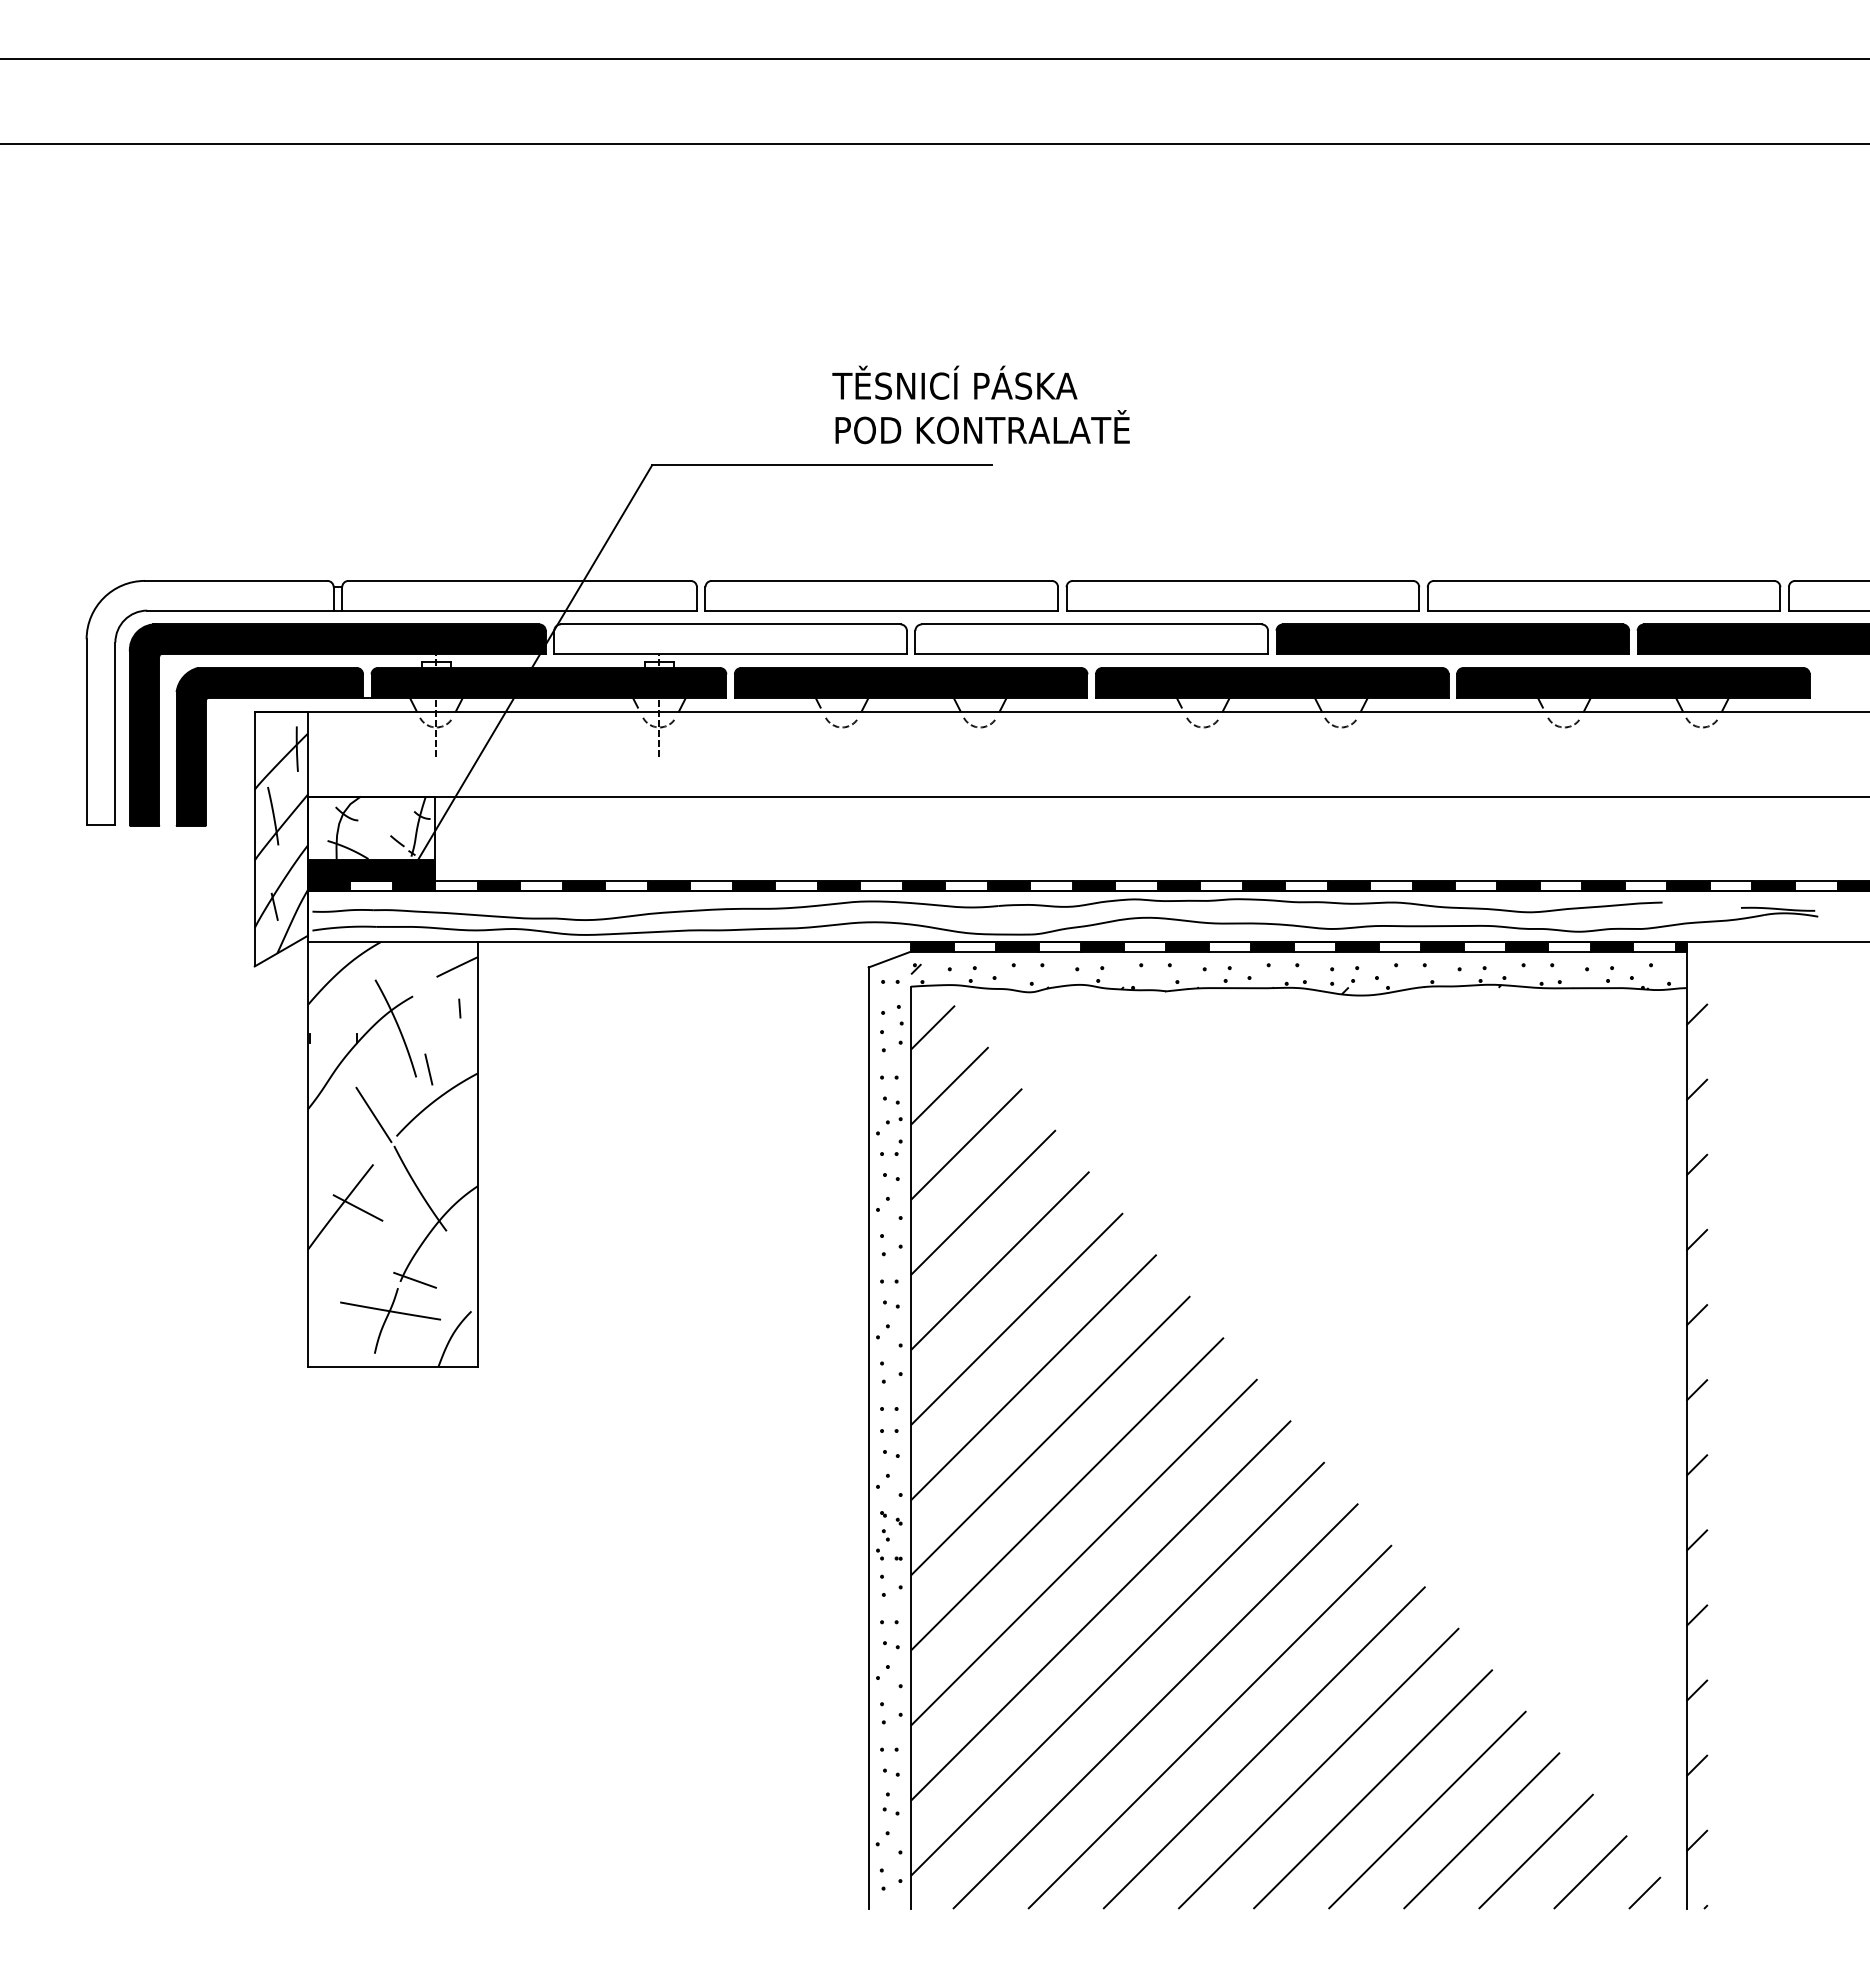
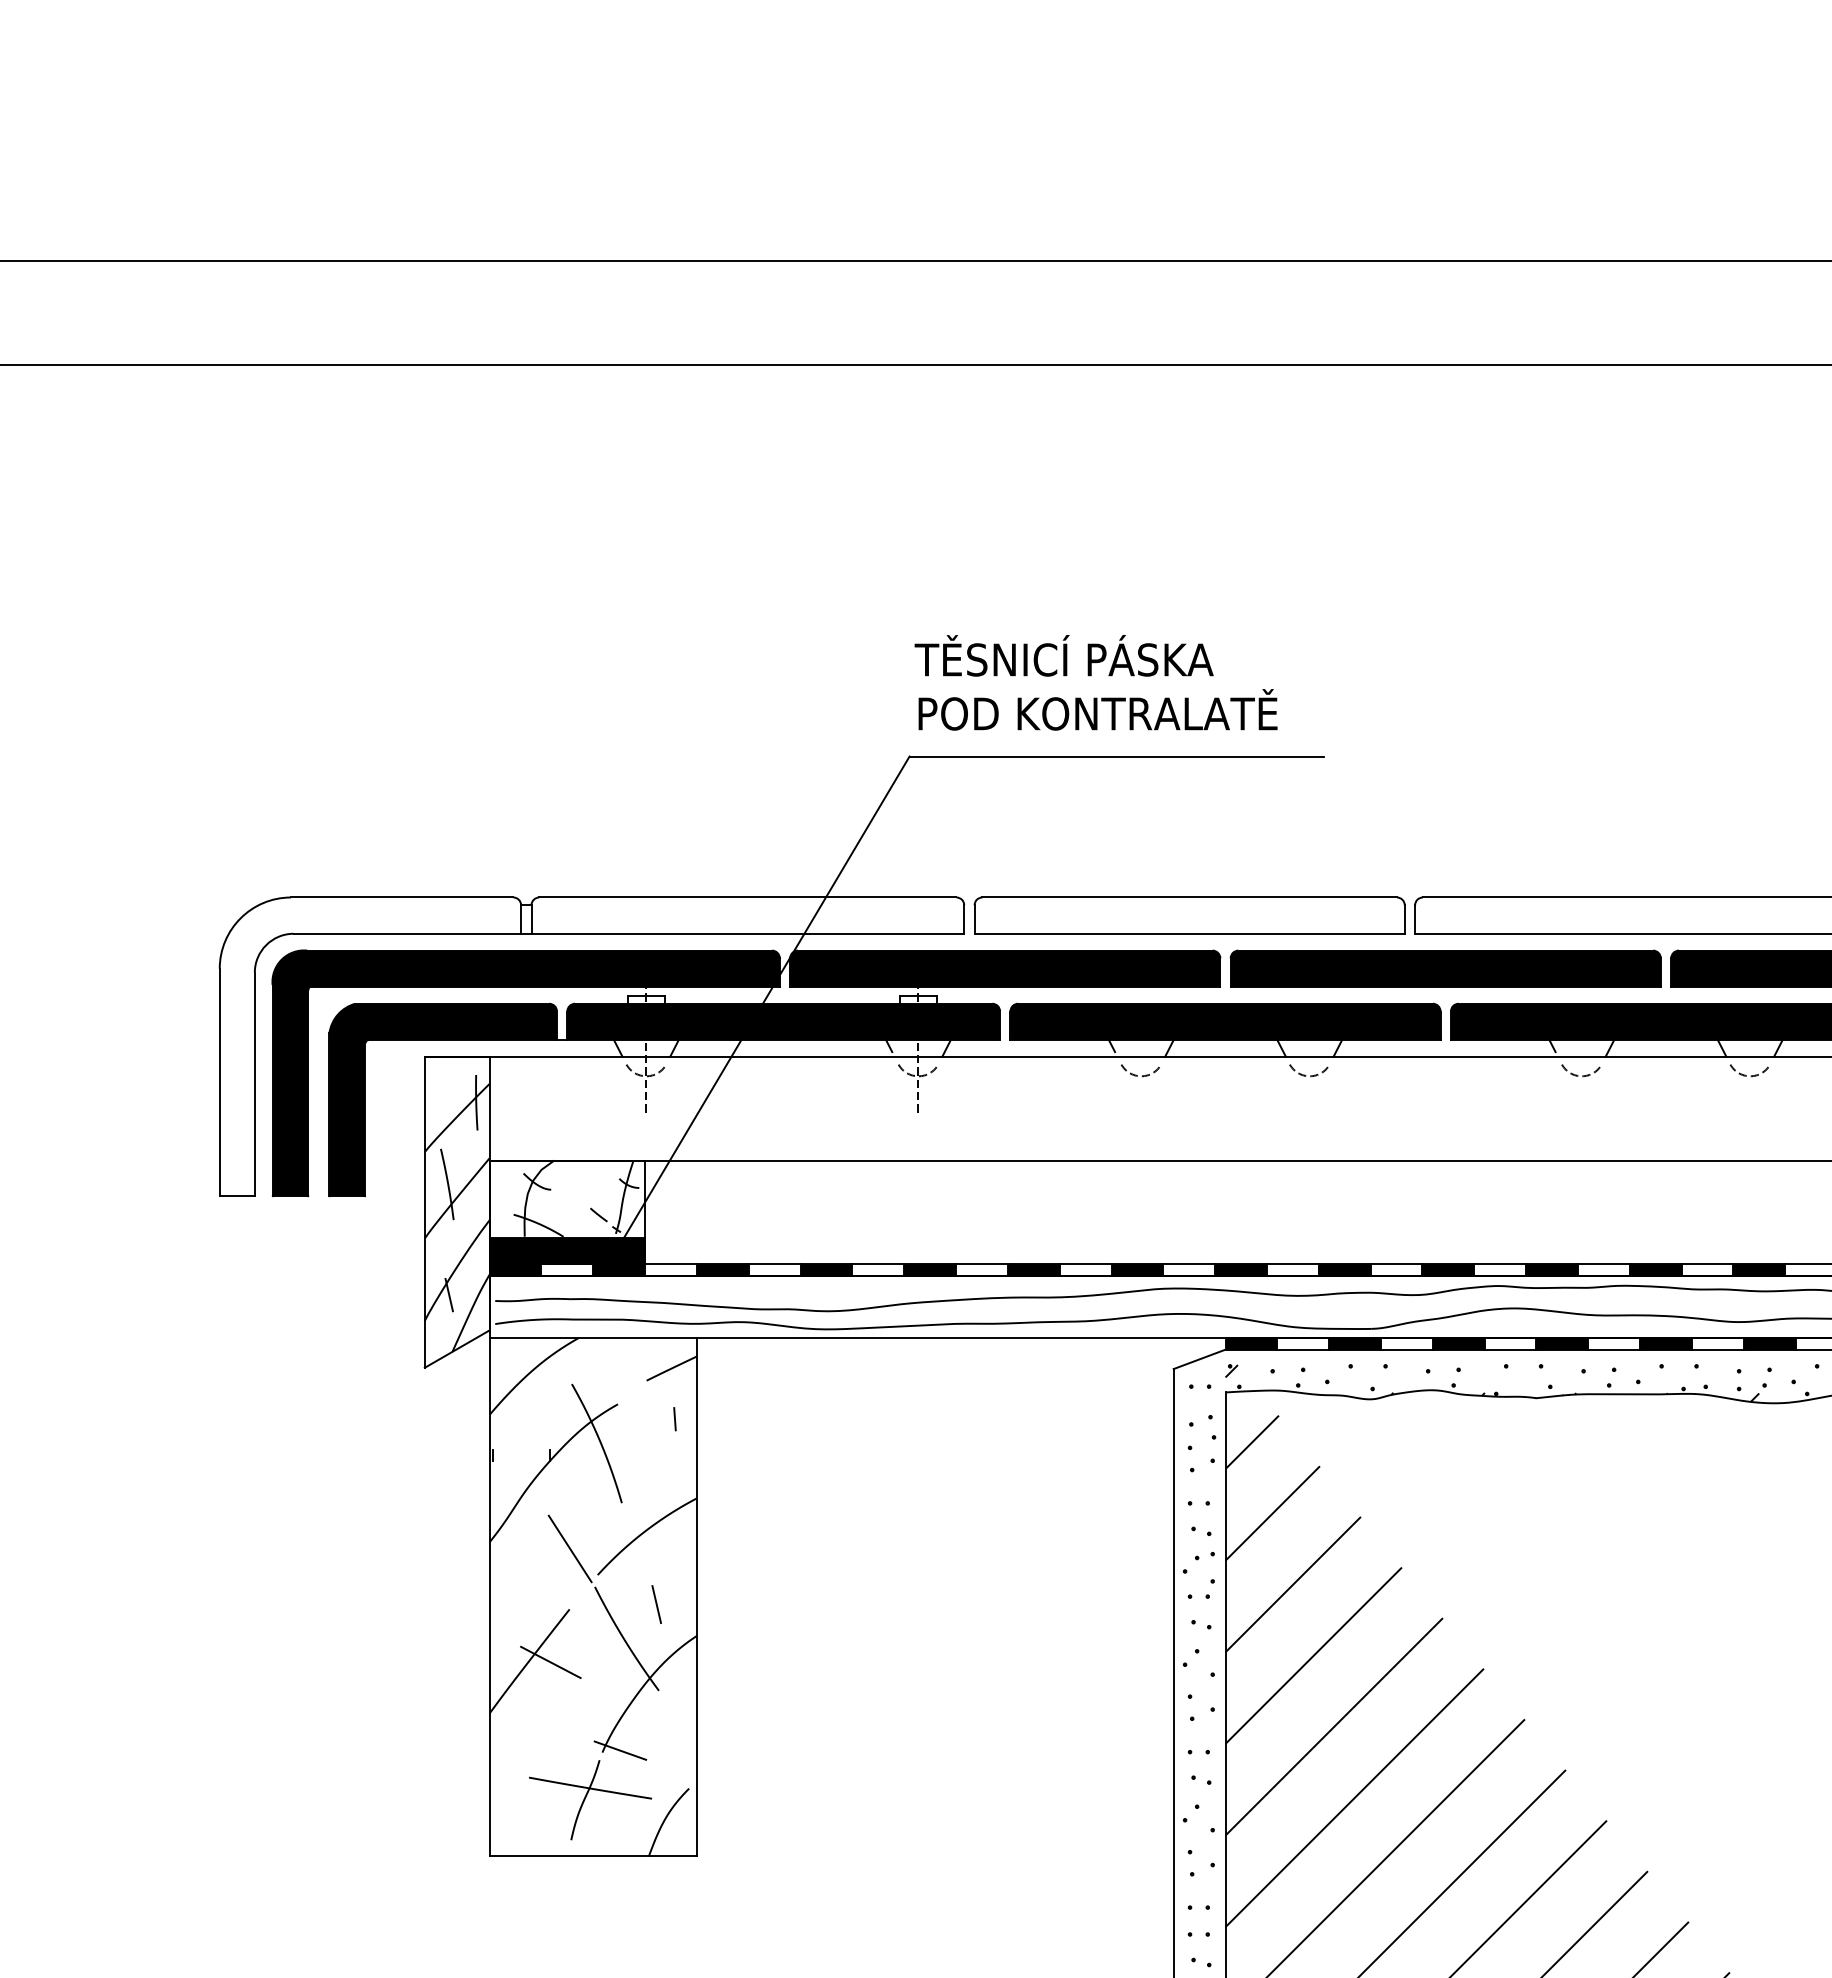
text: (980, 404) -> (1095, 682), moved
fill: (730, 639) -> (1005, 968), added
fill: (1091, 639) -> (1445, 968), added
line: (428, 1069) -> (656, 1604), moved

